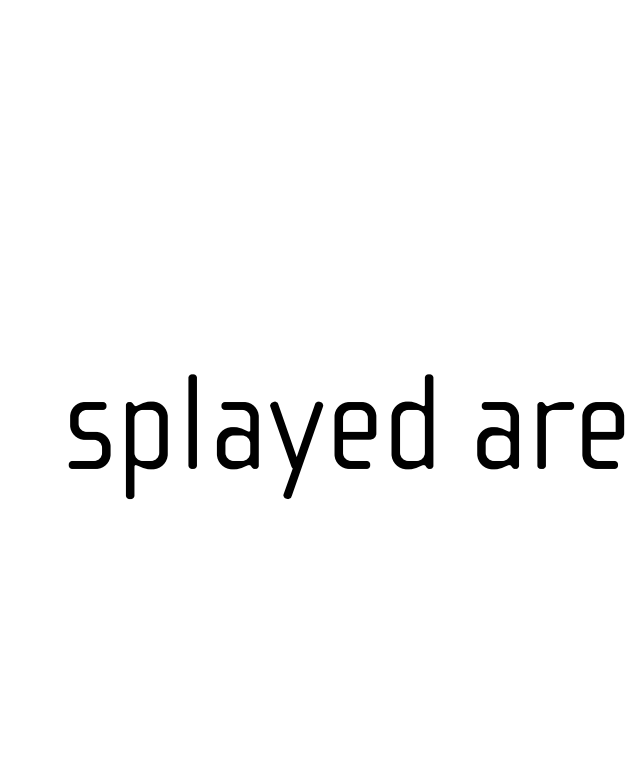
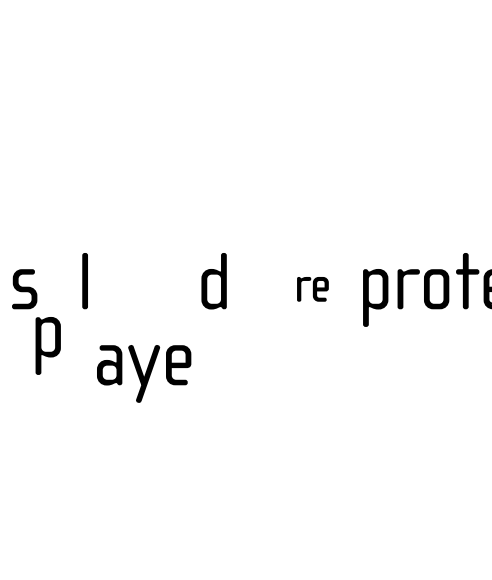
part: (496, 435) -> (263, 289), removed
part: (580, 435) -> (312, 289), size x0.6
part: (145, 449) -> (47, 345), moved
part: (297, 449) -> (144, 373), moved

